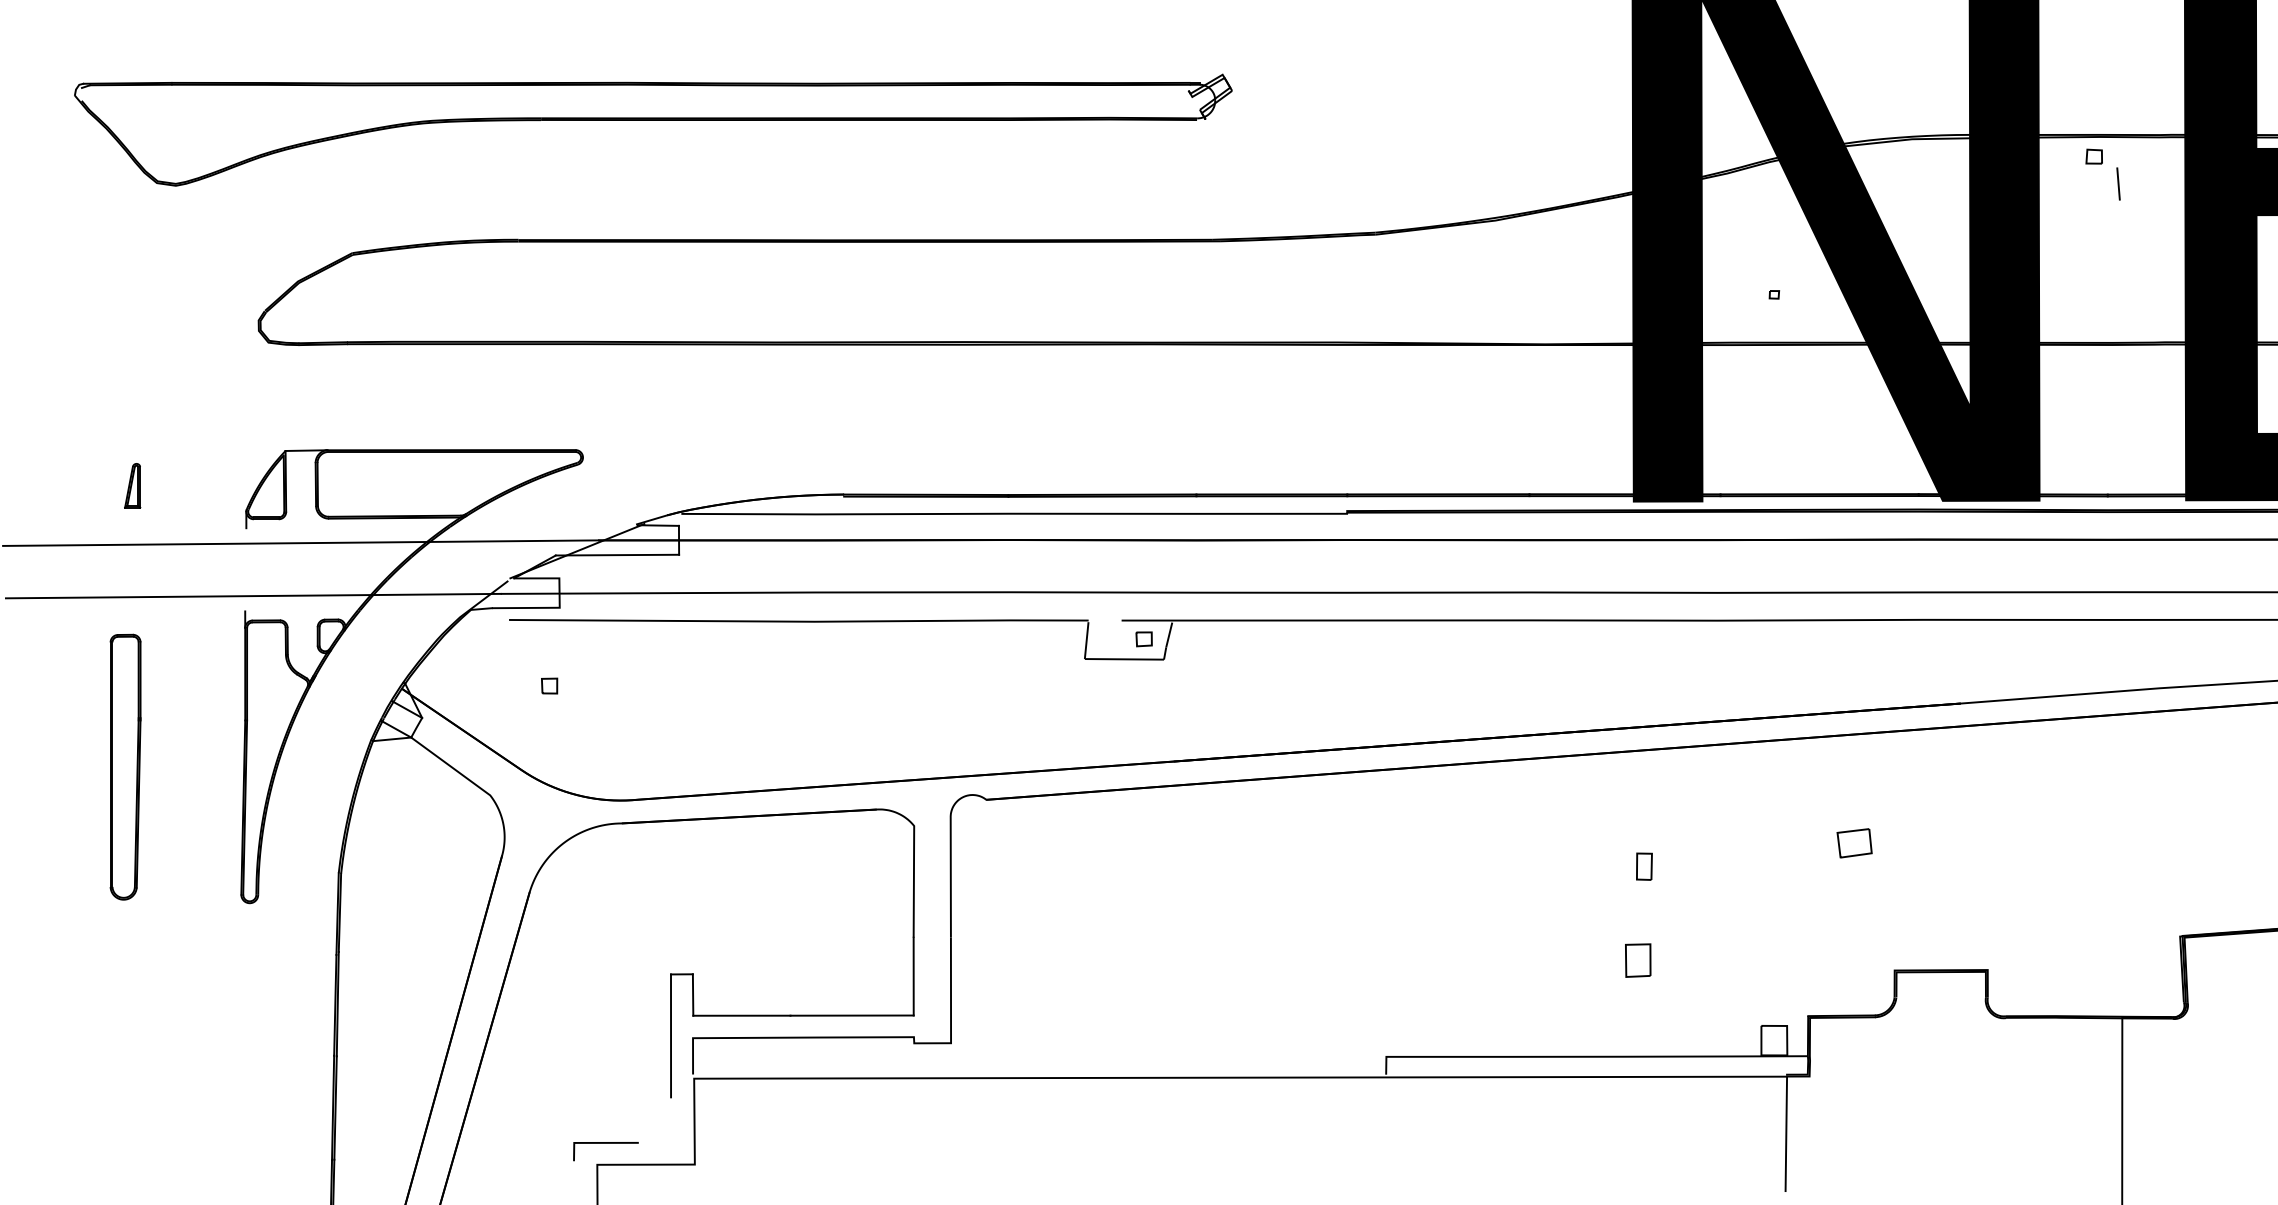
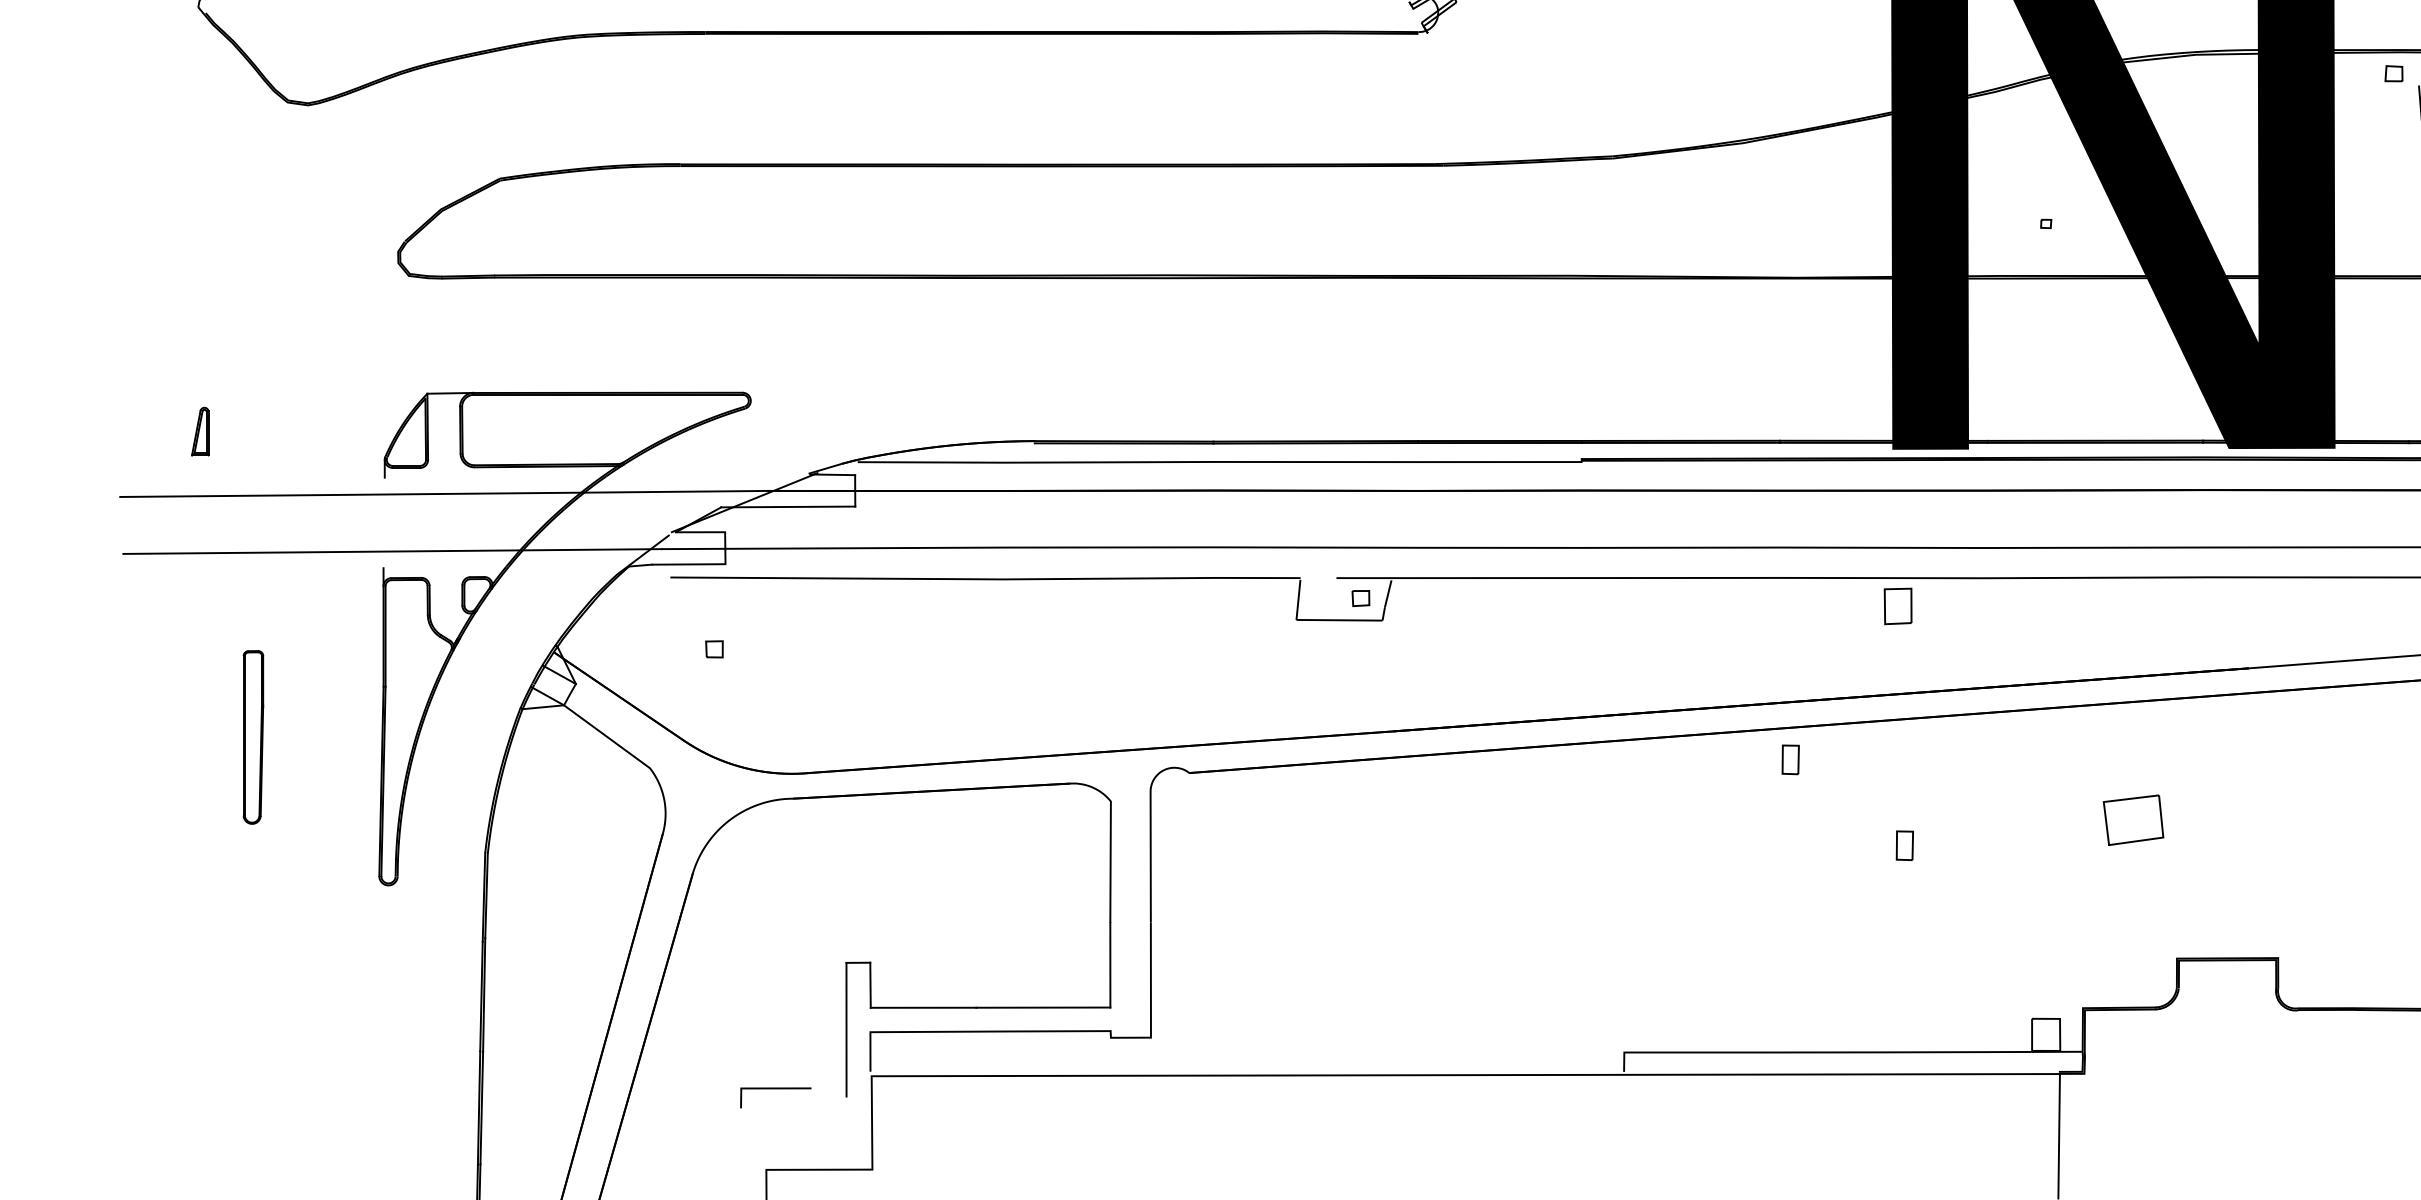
part: (132, 485) -> (200, 431), moved
part: (125, 766) -> (253, 736), size x0.6
part: (1539, 787) -> (1790, 759), added
part: (1854, 843) -> (2133, 820), size x1.6
part: (1638, 960) -> (1898, 606), moved
line: (605, 1143) -> (775, 1089), moved

